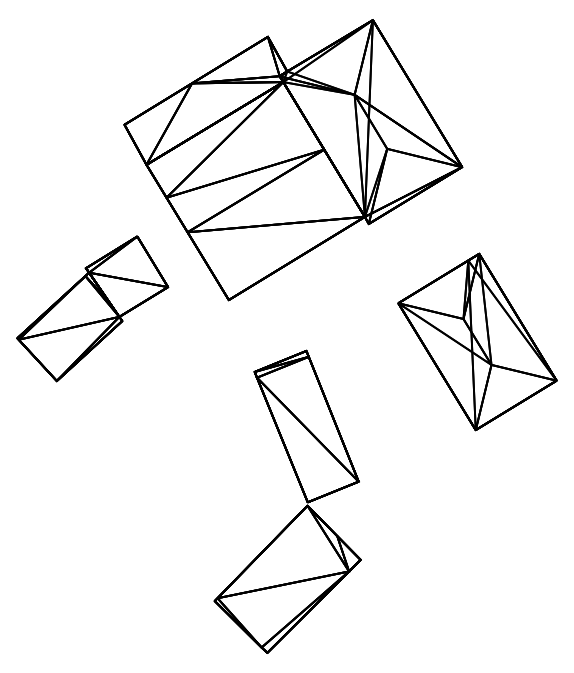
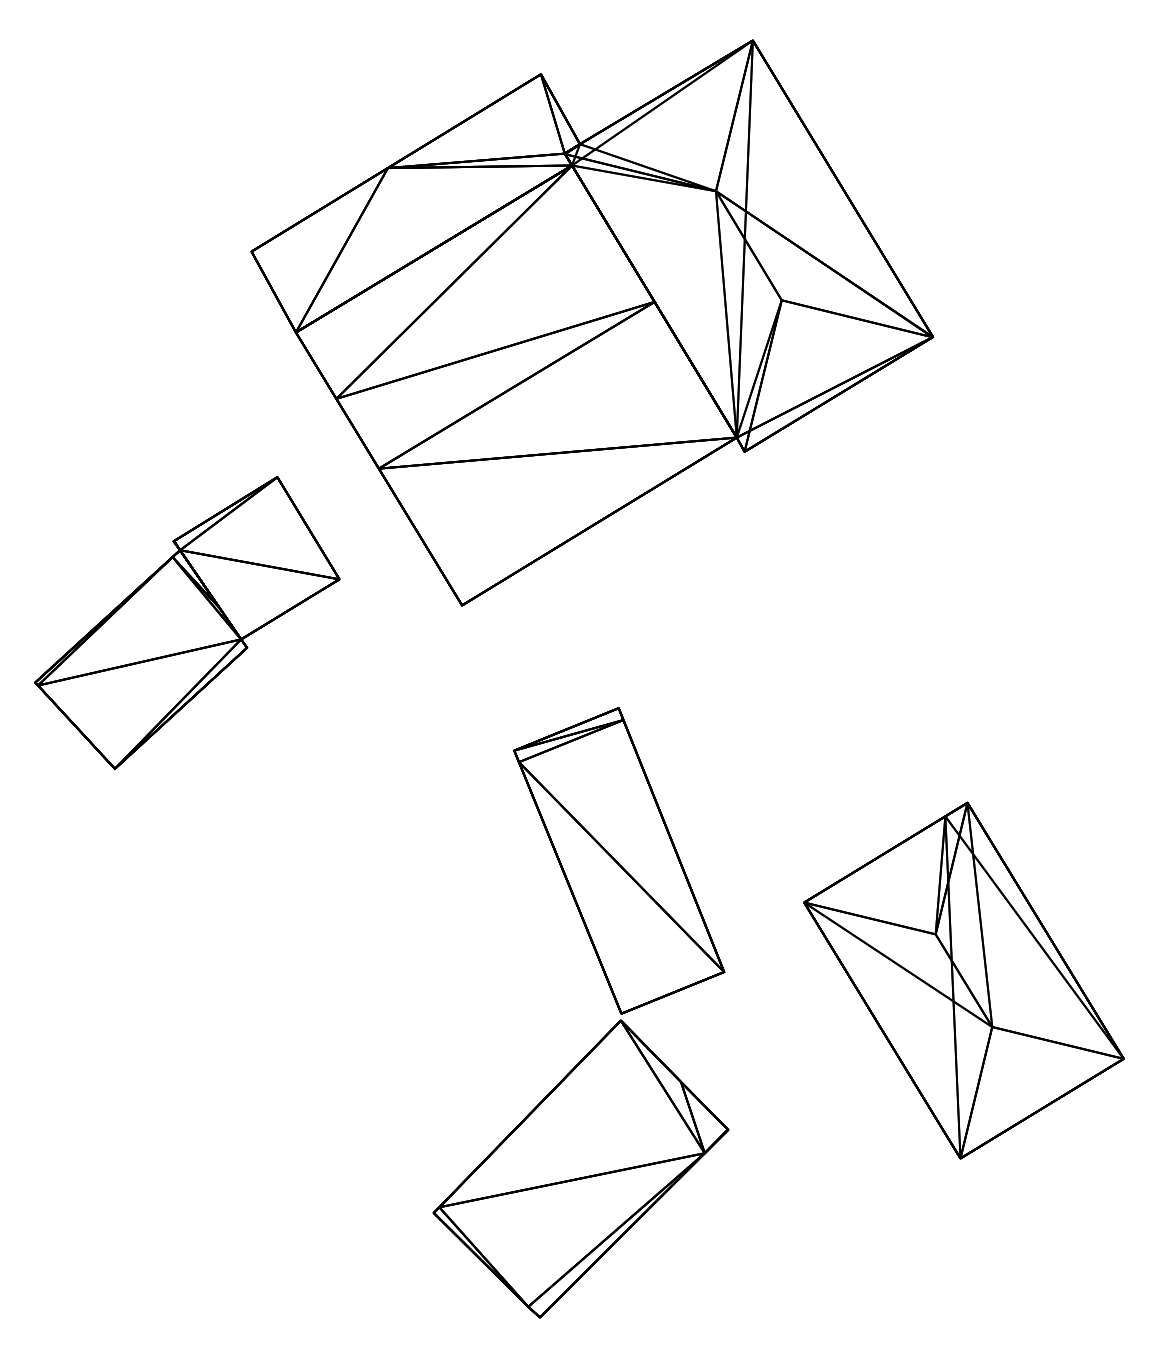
part: (477, 341) -> (964, 979), moved

